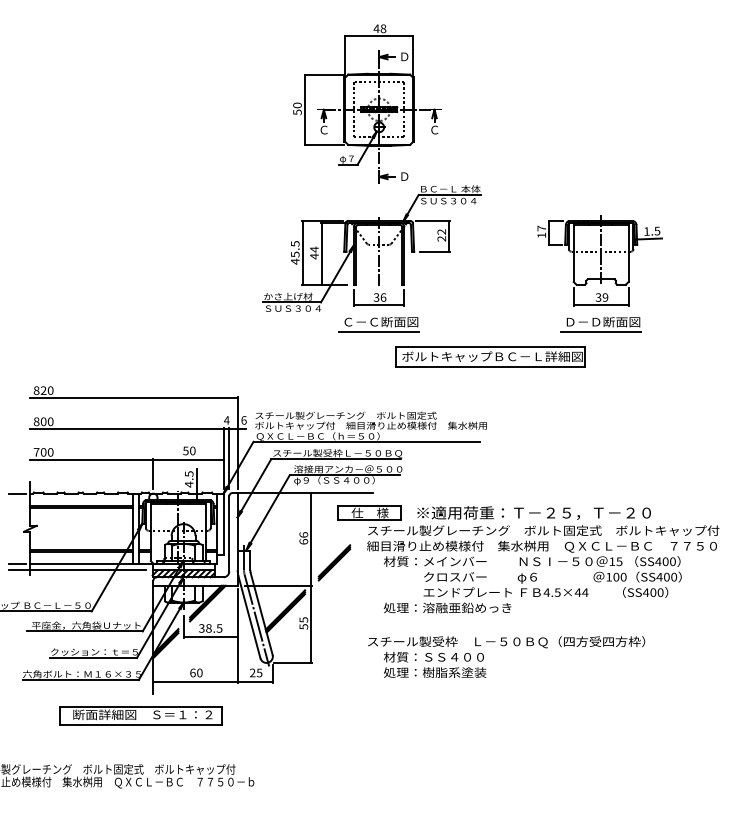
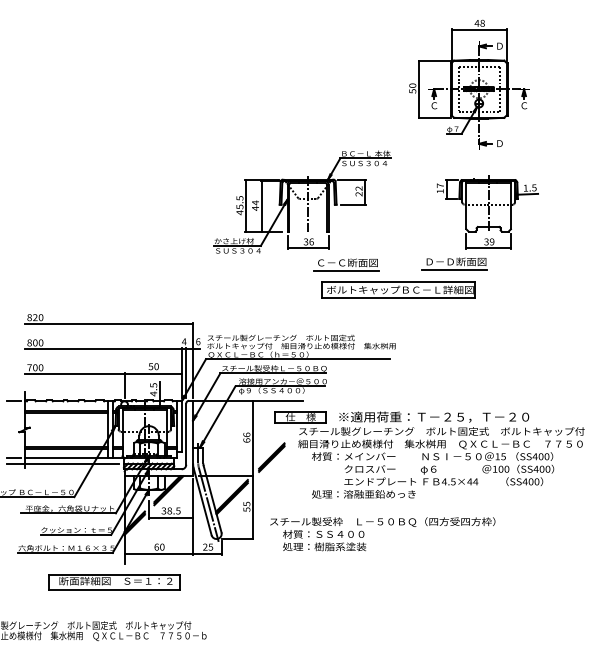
part: (367, 103) -> (469, 84), moved
part: (379, 324) -> (346, 264), moved
part: (600, 324) -> (454, 263), moved
text: (506, 657) -> (382, 534), moved

